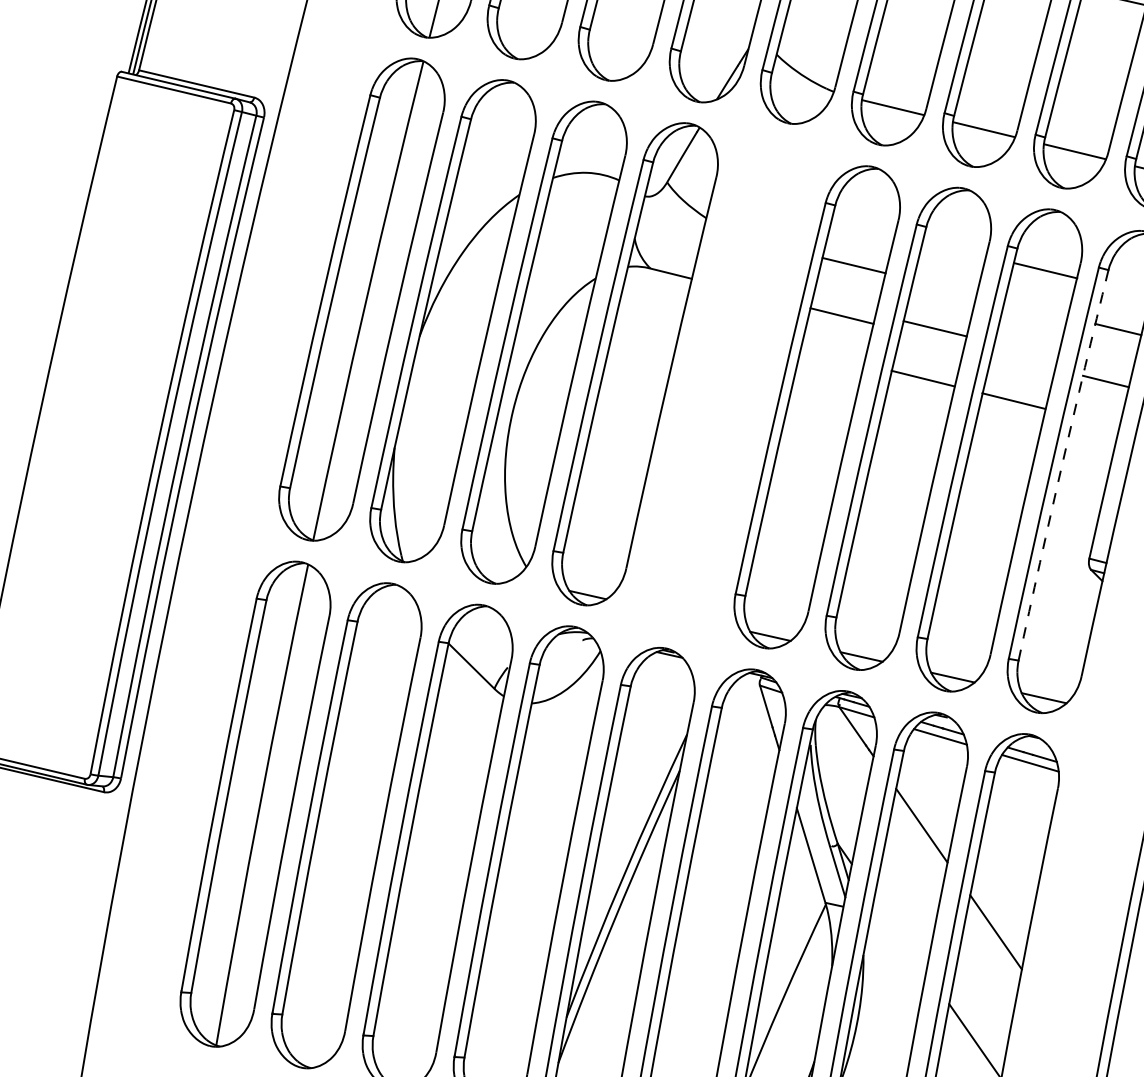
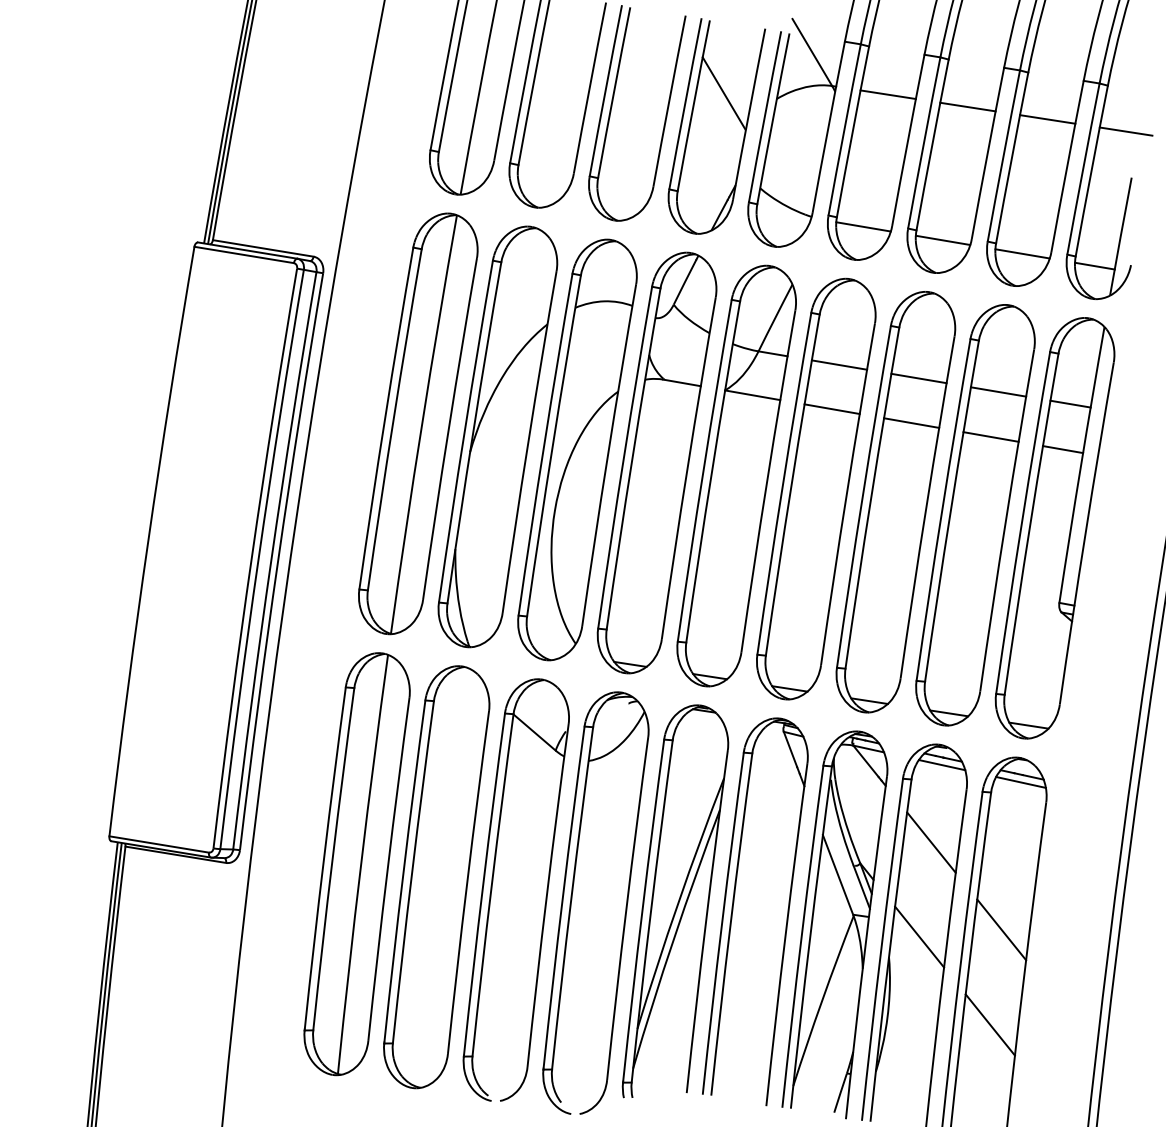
line: (1045, 270) -> (998, 391), moved
line: (934, 328) -> (918, 378), moved
line: (923, 377) -> (911, 422), moved
part: (725, 385) -> (736, 475), added
line: (1013, 400) -> (990, 436), moved
arc: (1062, 465) -> (1030, 524), dashed -> solid
line: (900, 933) -> (919, 936), added

